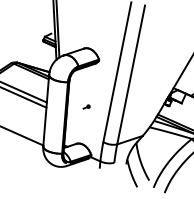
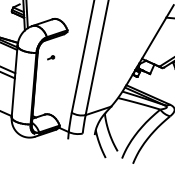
part: (86, 106) -> (50, 57), moved

